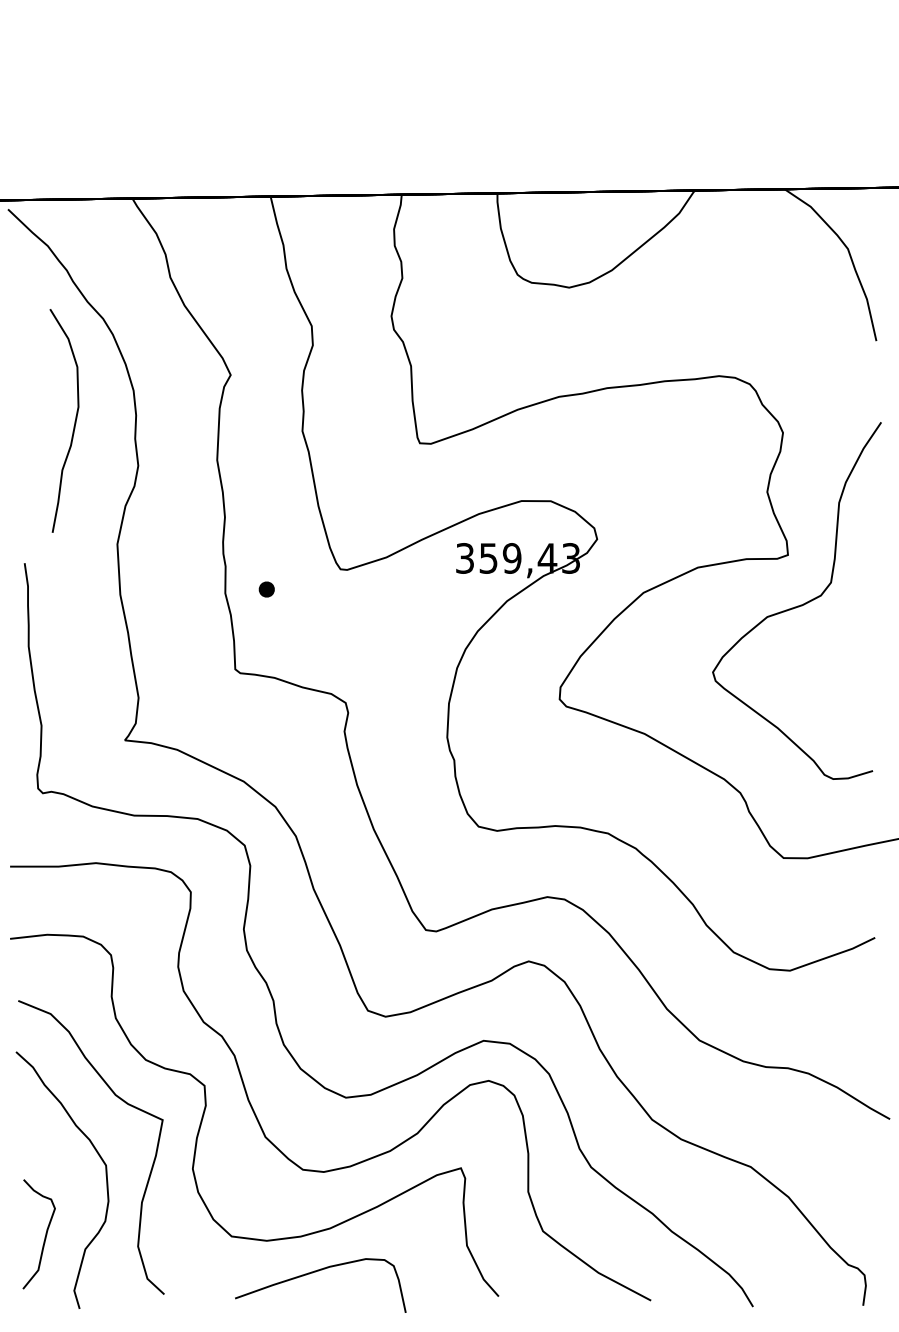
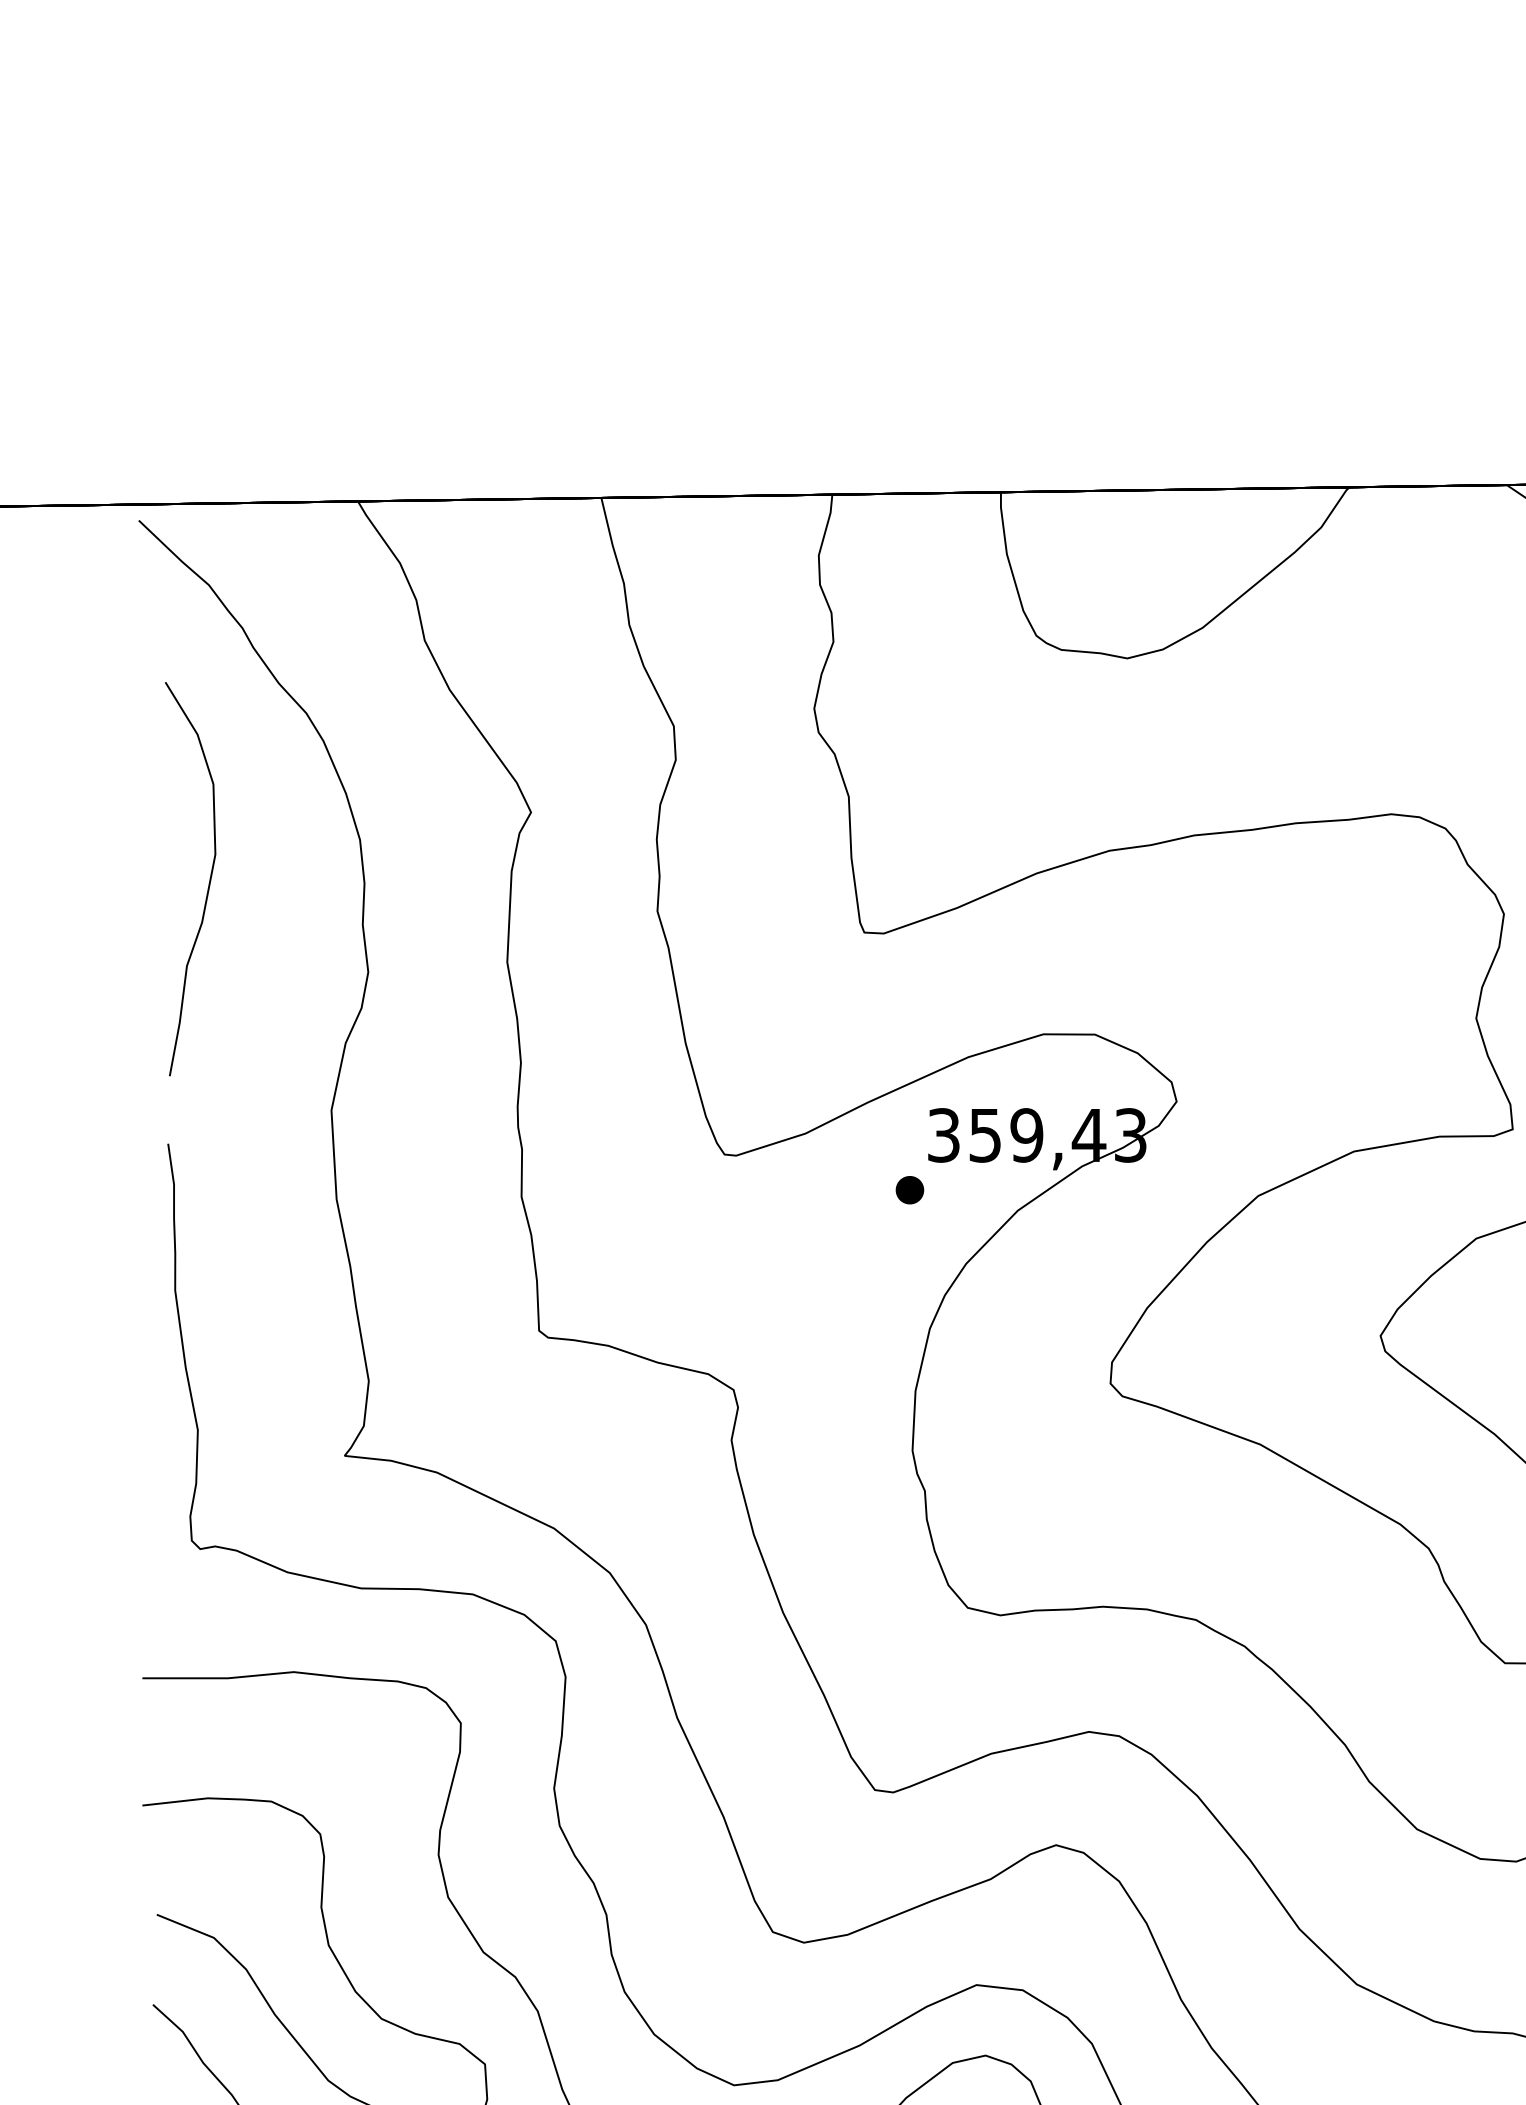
curve: (74, 421) -> (208, 880), moved
part: (266, 589) -> (909, 1190), moved

